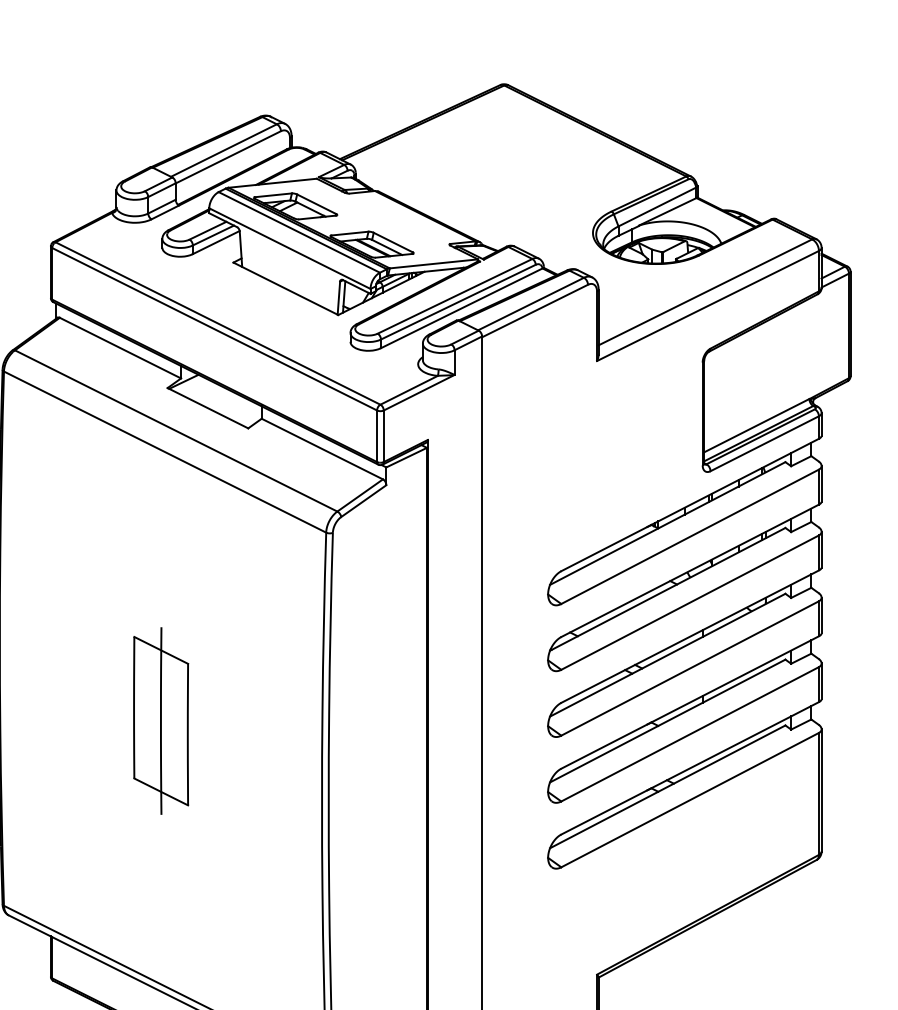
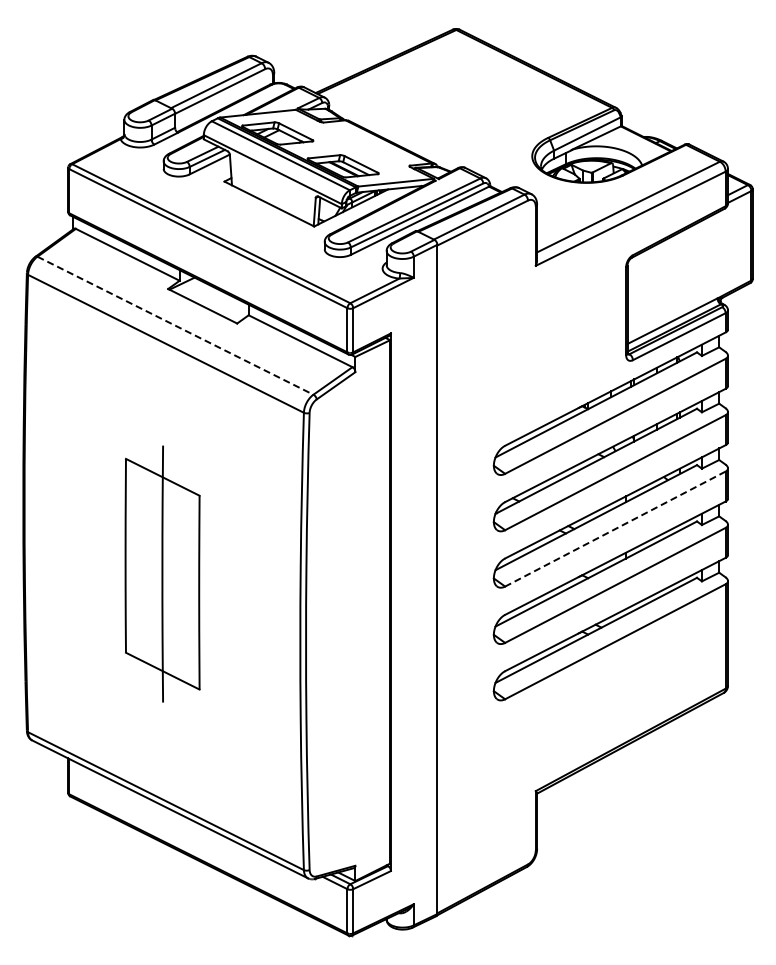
line: (176, 430) -> (175, 325), solid -> dashed
line: (689, 669) -> (614, 529), solid -> dashed
part: (161, 720) -> (162, 573), size x1.6

